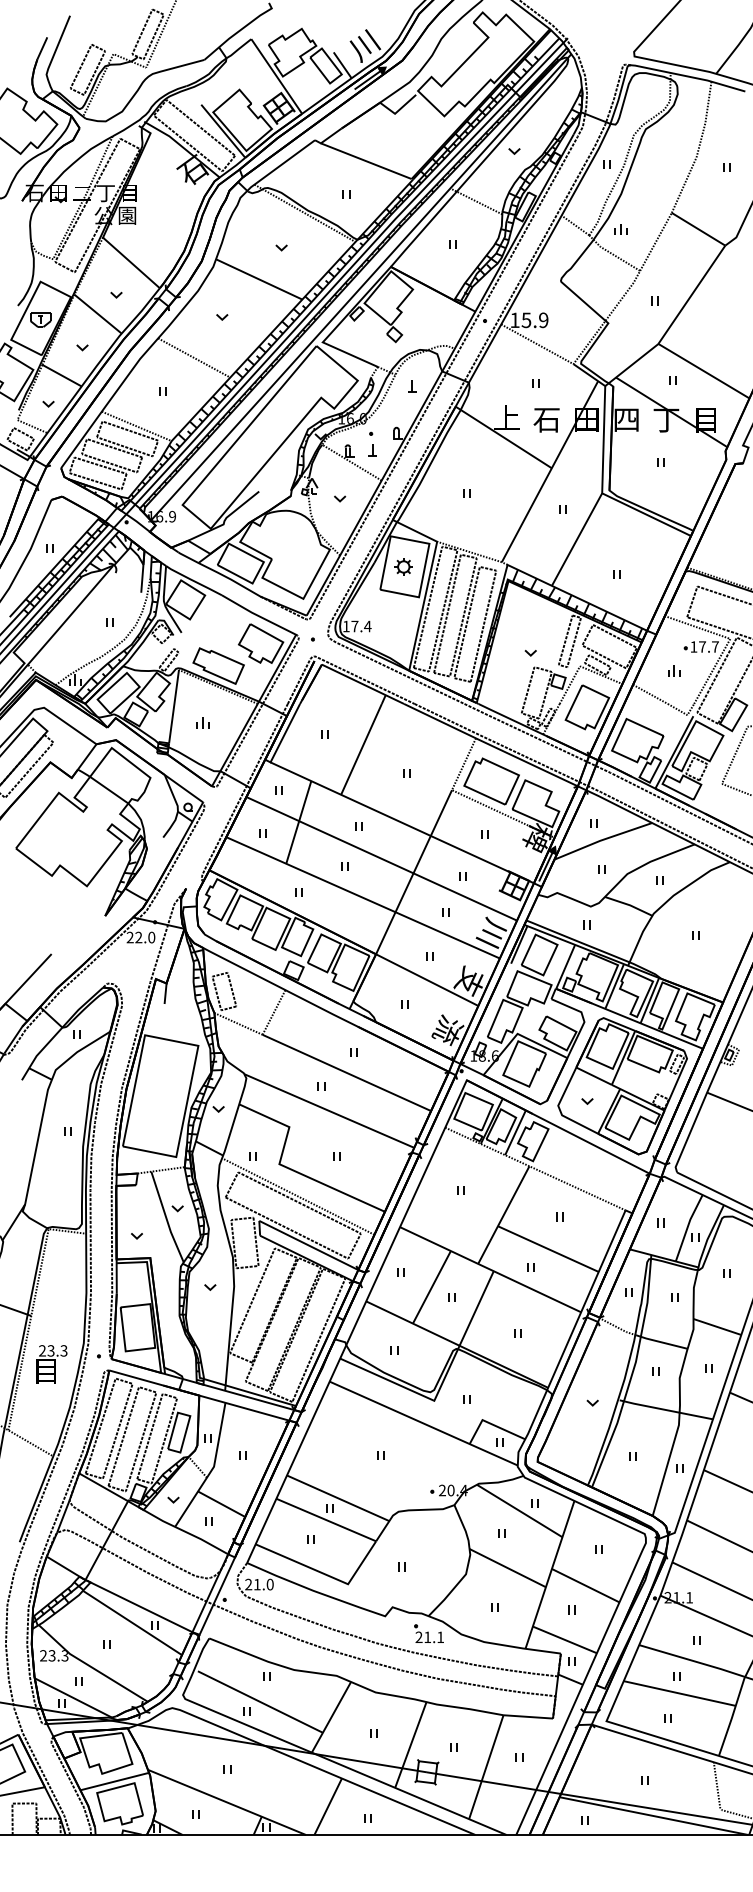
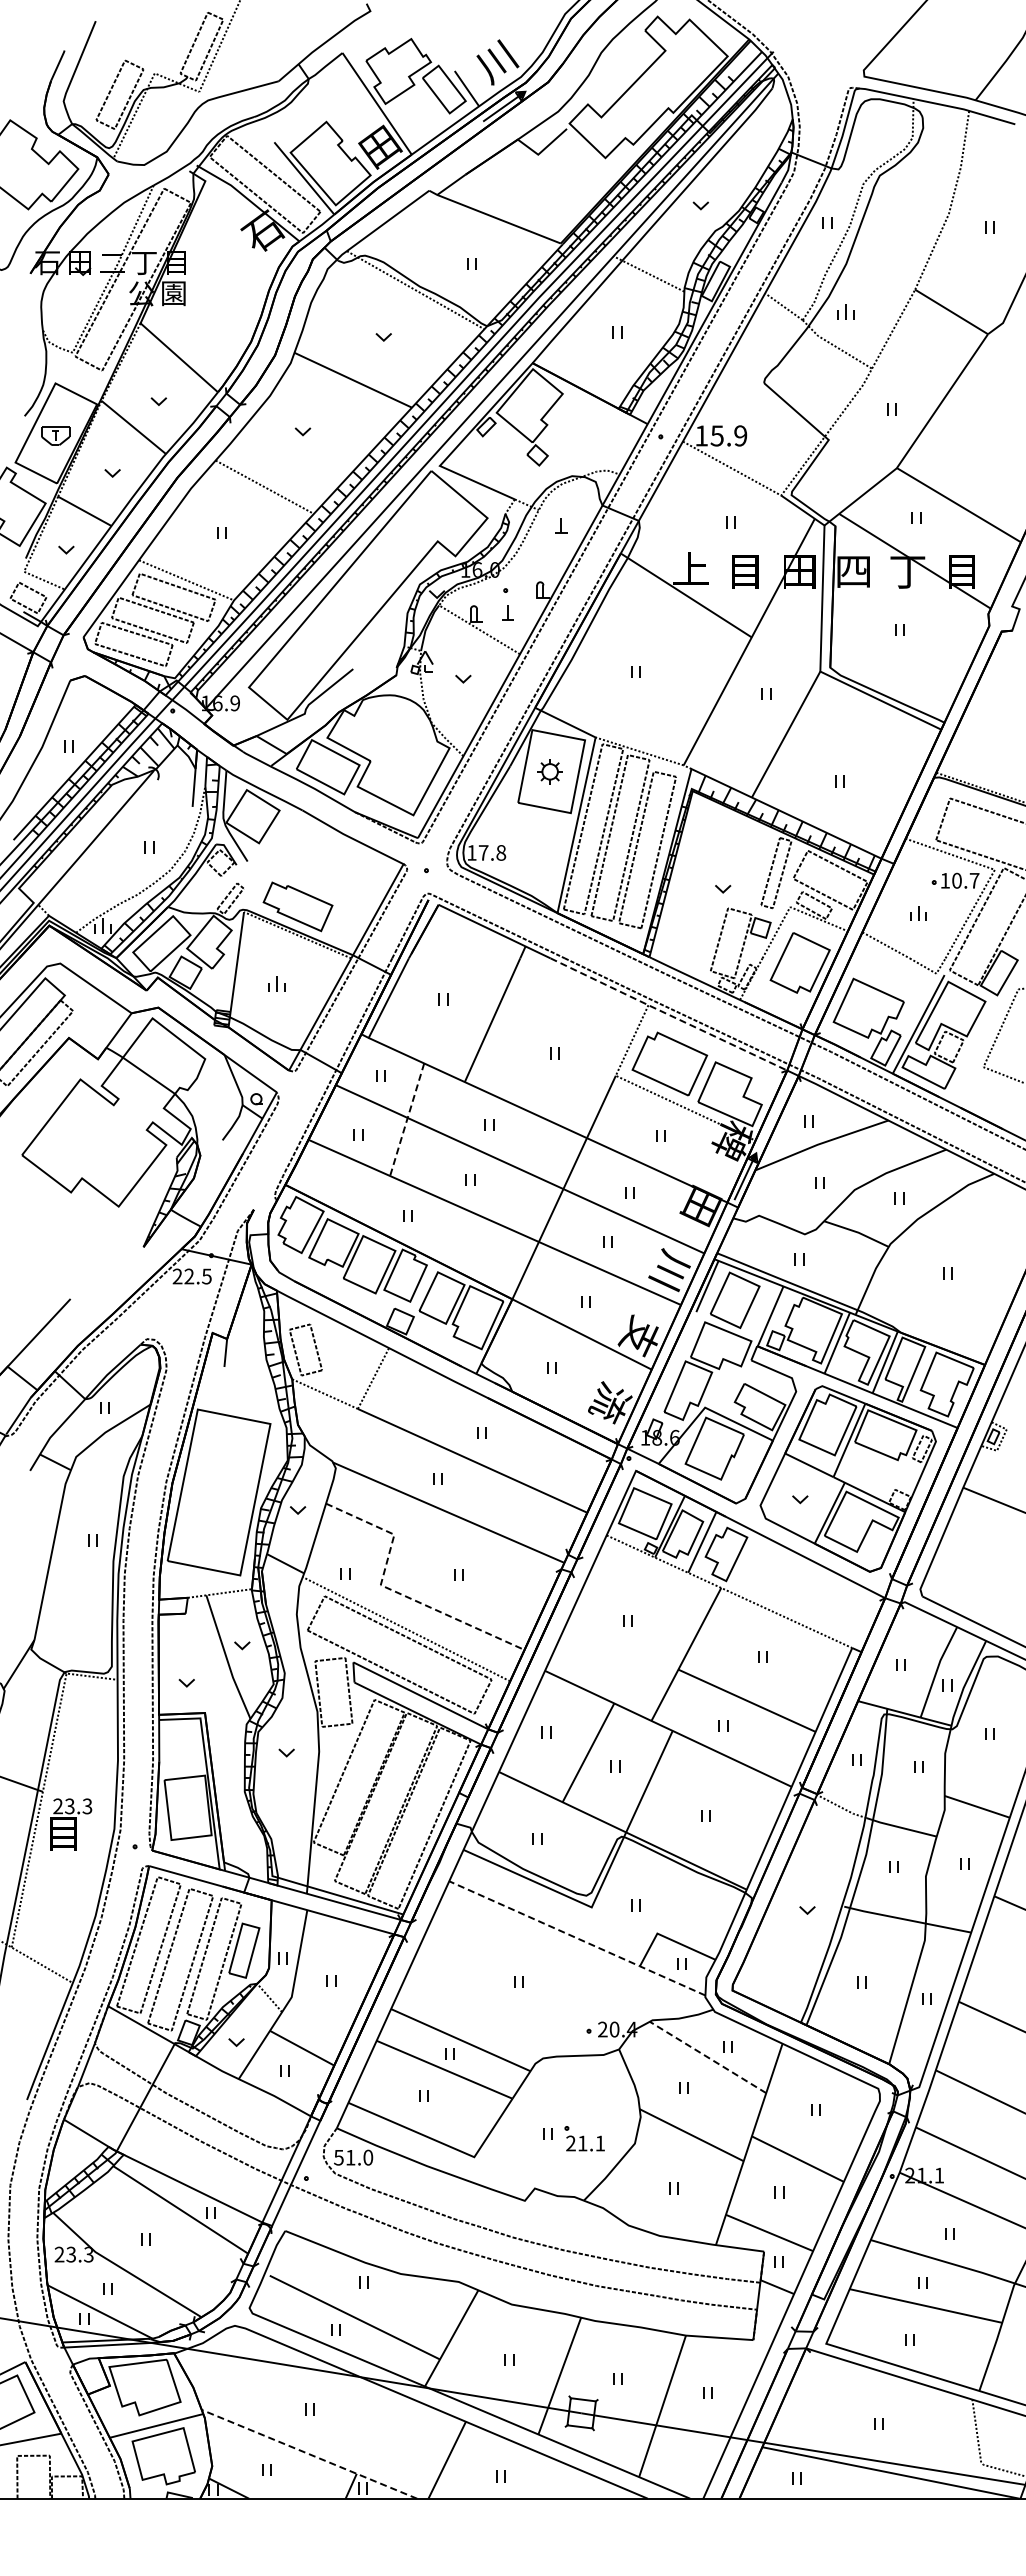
text: (546, 419) -> (744, 571), 石 -> 目
text: (367, 626) -> (500, 852), 17.4 -> 17.8
part: (260, 643) -> (355, 876), removed
text: (702, 646) -> (956, 880), 17.7 -> 10.7
line: (489, 745) -> (667, 1014), solid -> dashed
line: (299, 822) -> (407, 1119), solid -> dashed
text: (151, 937) -> (206, 1276), 22.0 -> 22.5
line: (288, 1168) -> (393, 1590), solid -> dashed
text: (52, 1364) -> (71, 1824), moved
line: (423, 1423) -> (577, 1938), solid -> dashed
line: (519, 1511) -> (707, 2057), solid -> dashed
text: (248, 1584) -> (338, 2157), 21.0 -> 51.0
part: (429, 1633) -> (584, 2138), moved
line: (227, 1802) -> (309, 2454), solid -> dashed

